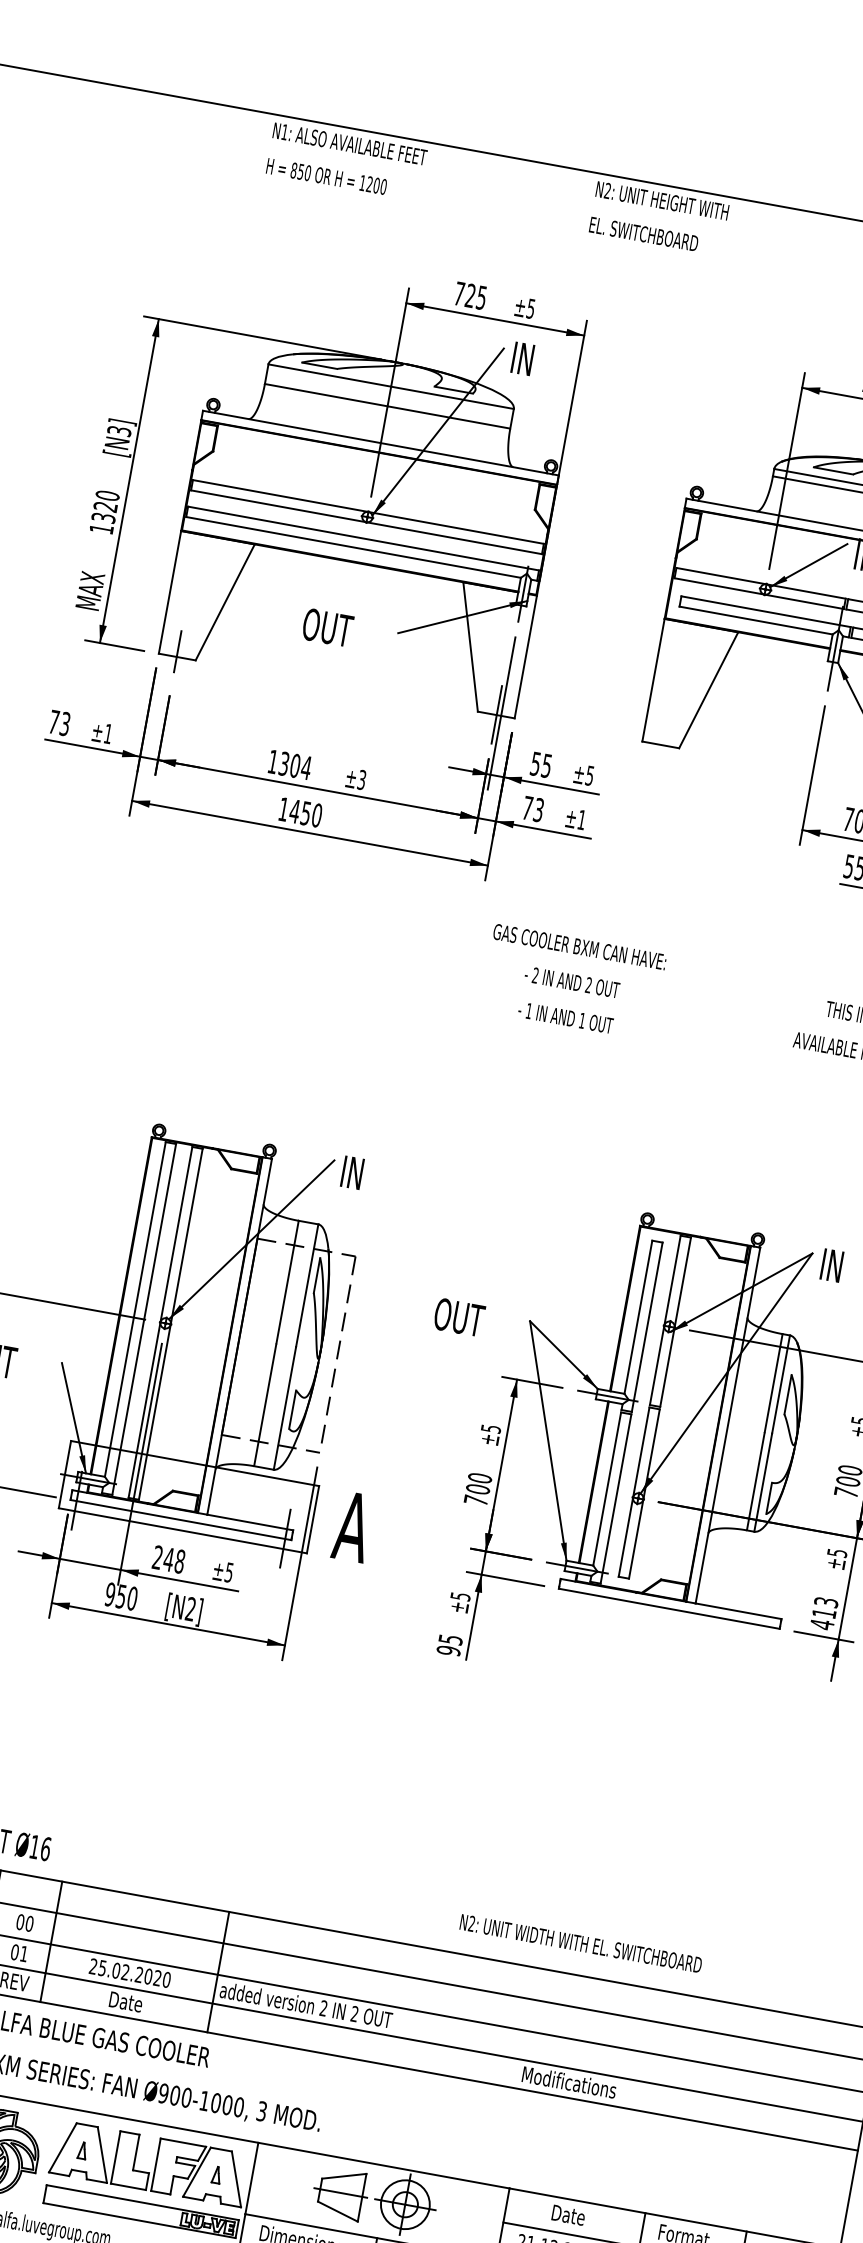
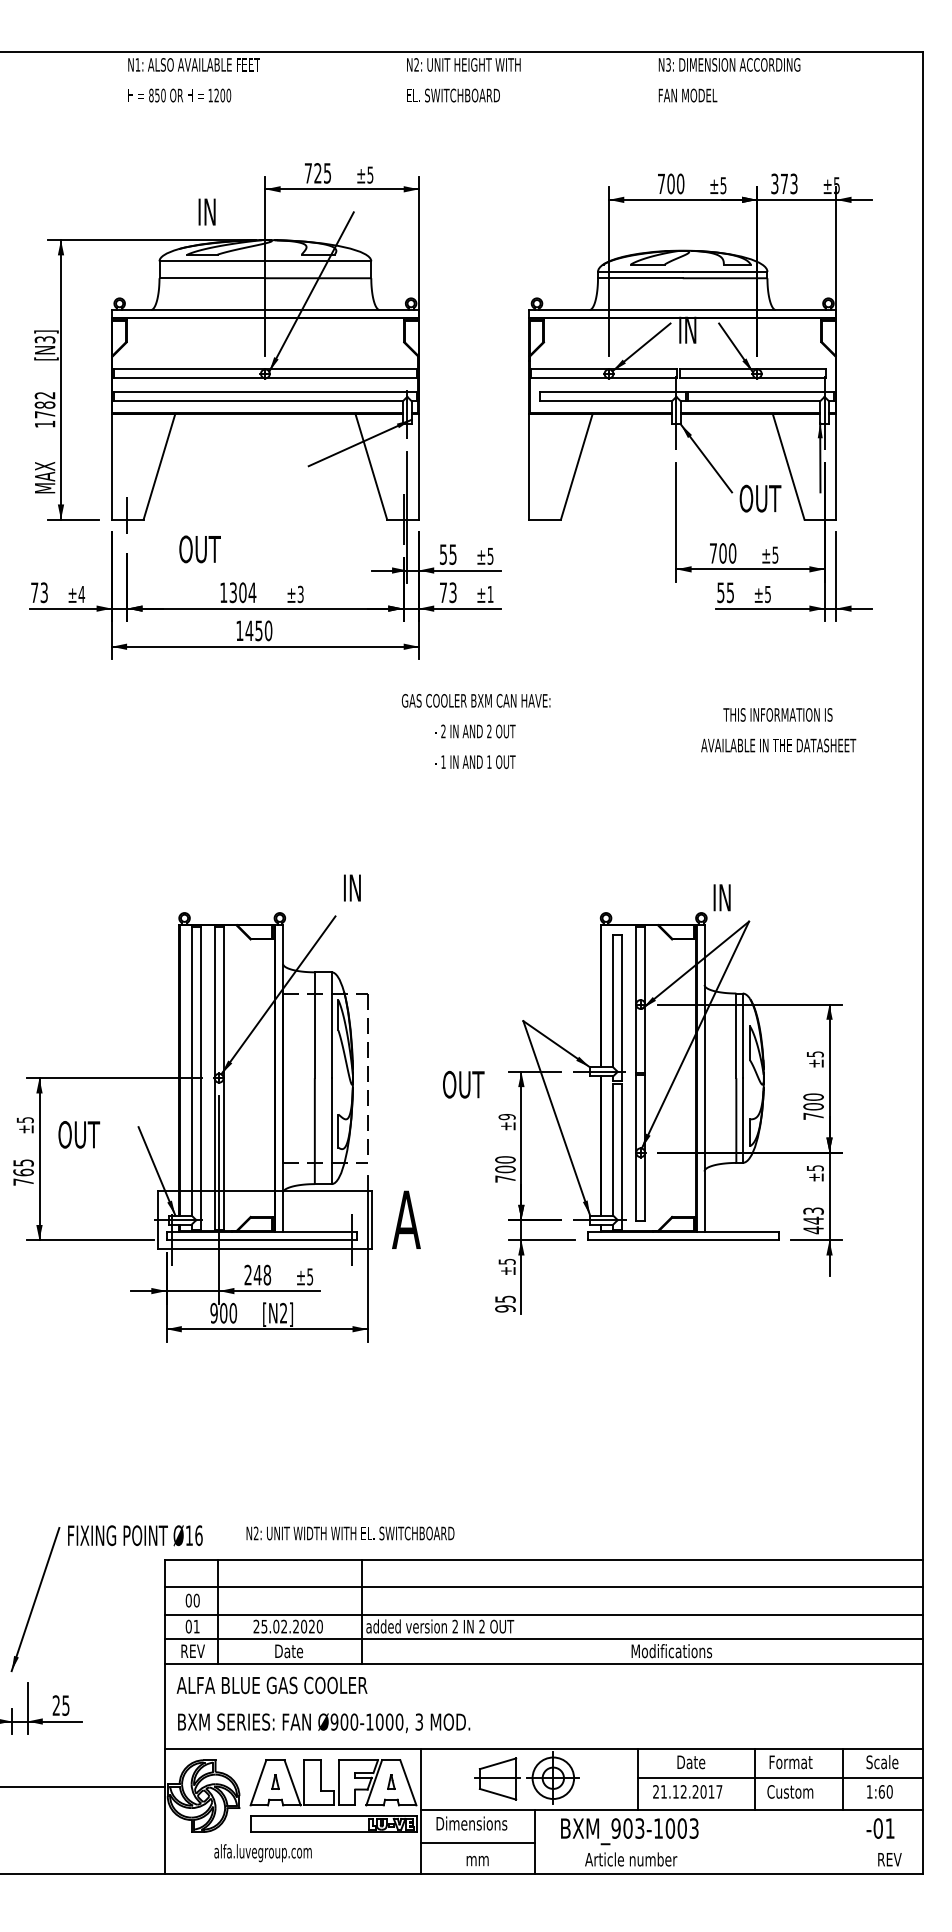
text: (522, 358) -> (206, 211), moved
text: (105, 506) -> (44, 404), 1320 -> 1782
text: (327, 627) -> (199, 549), moved
text: (107, 733) -> (81, 594), ±1 -> ±4
text: (572, 982) -> (475, 731), moved
text: (352, 1172) -> (352, 887), moved
text: (831, 1265) -> (721, 897), moved
text: (459, 1317) -> (463, 1084), moved
text: (490, 1429) -> (506, 1117), ±5 -> ±9
text: (121, 1595) -> (223, 1312), 950 -> 900
text: (824, 1613) -> (813, 1220), 413 -> 443
text: (581, 1943) -> (350, 1533), moved

